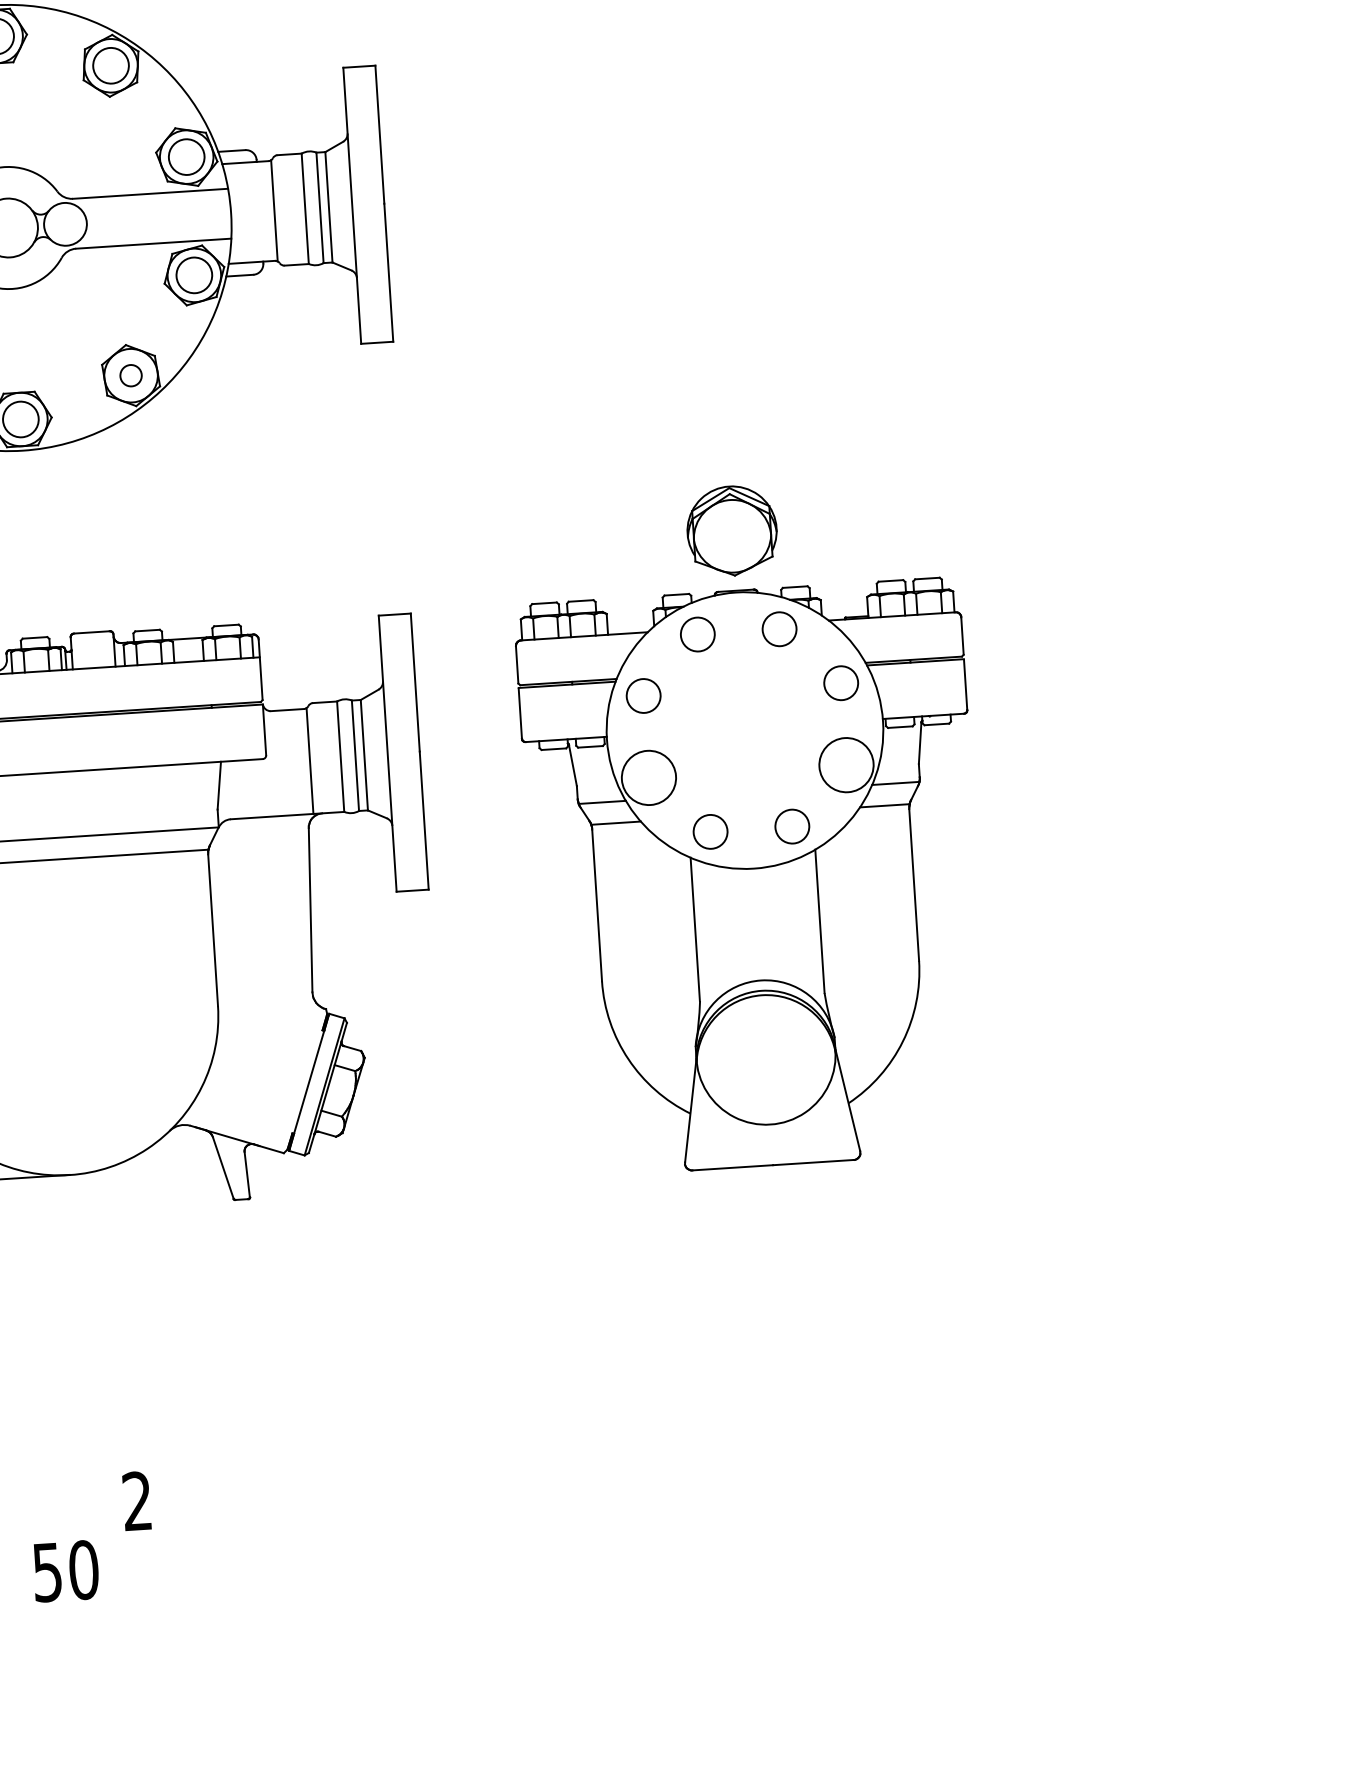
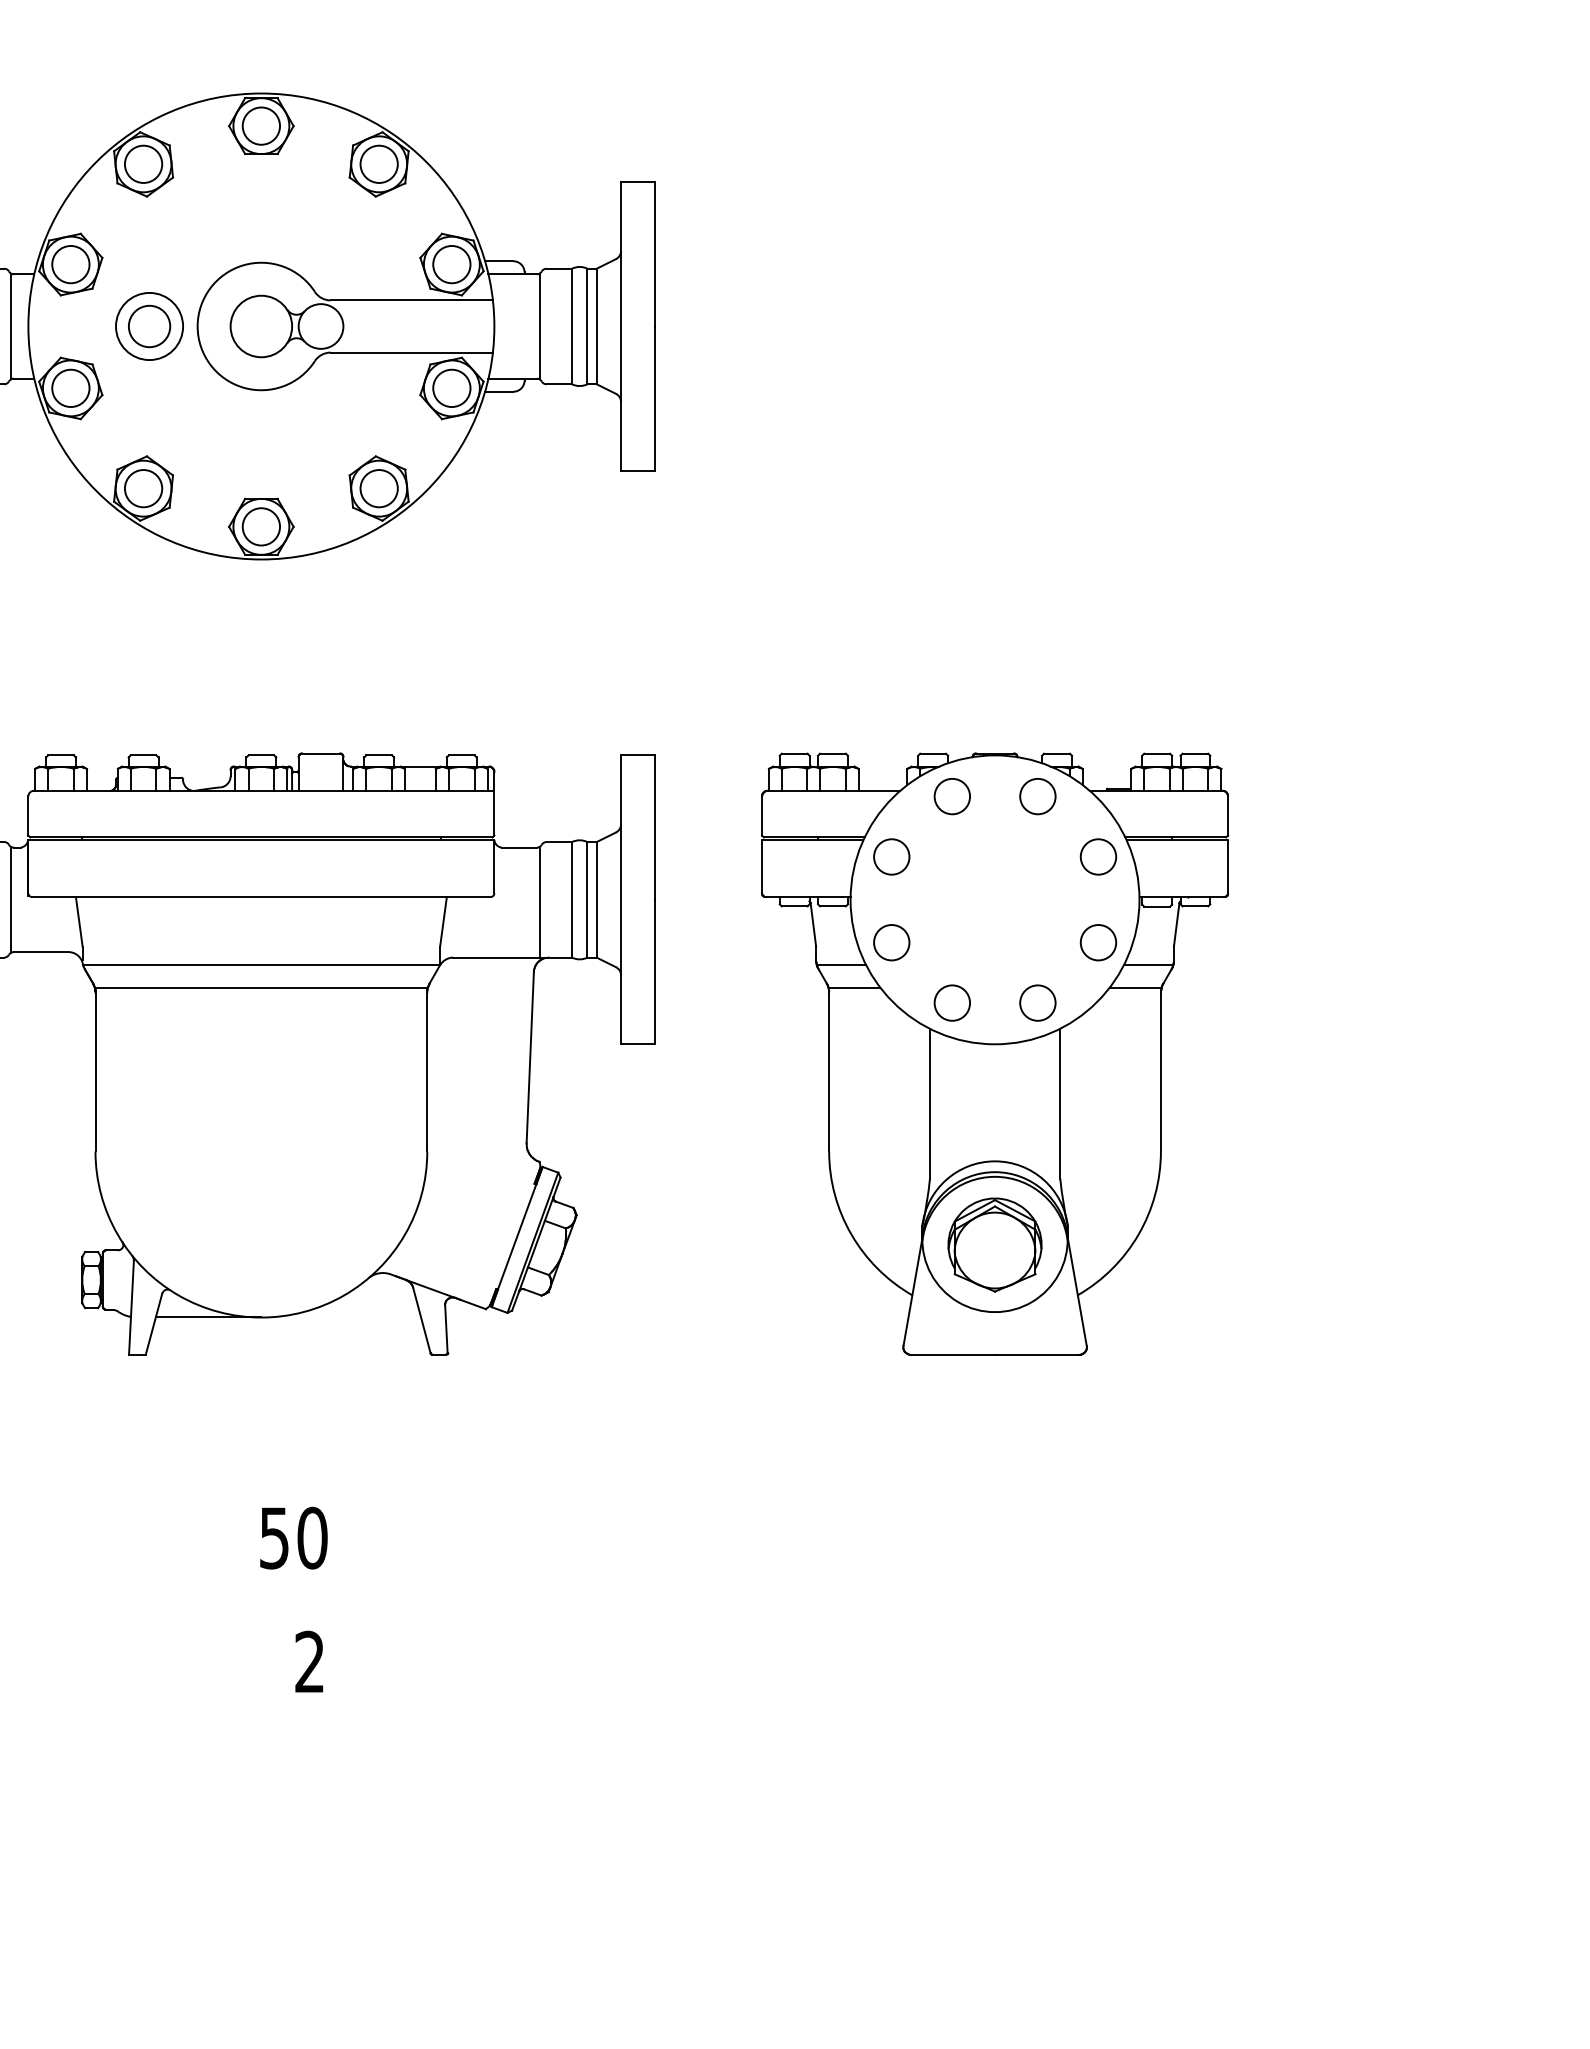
circle: (130, 375) -> (378, 488), size x1.67
part: (731, 530) -> (994, 1244), moved
circle: (846, 764) -> (1098, 942), size x0.62
circle: (648, 777) -> (891, 942), size x0.62
text: (65, 1570) -> (293, 1537), moved

